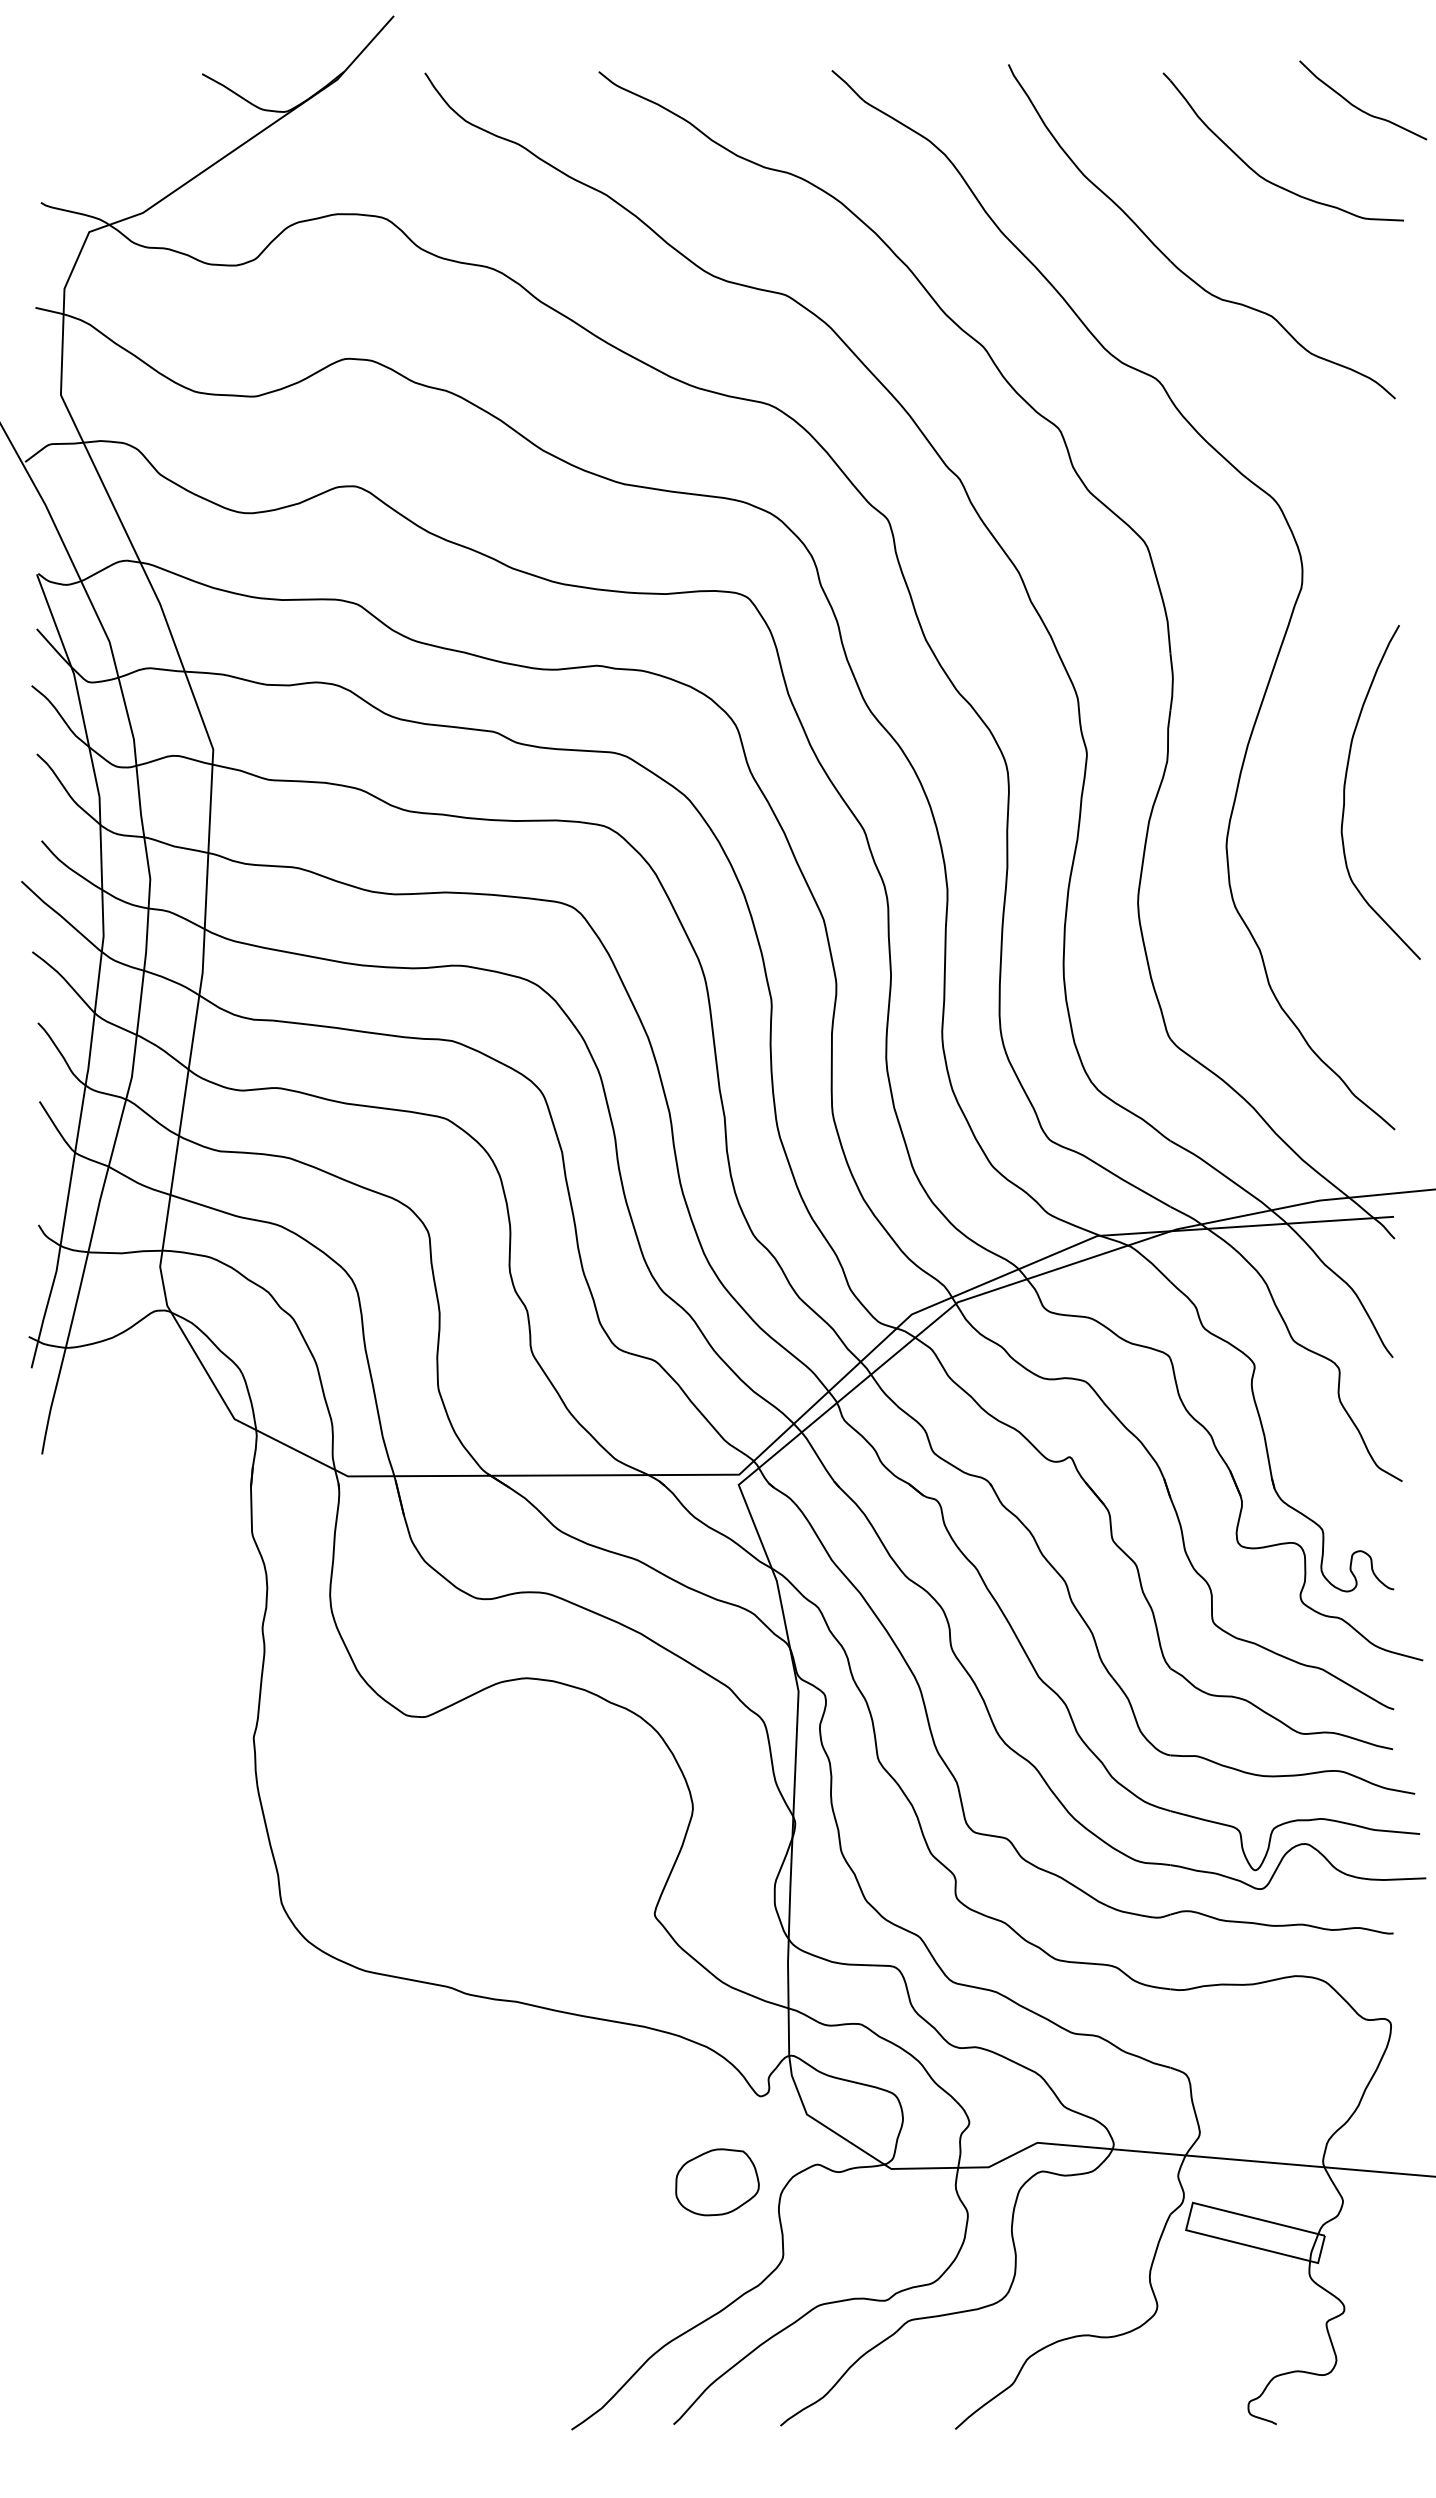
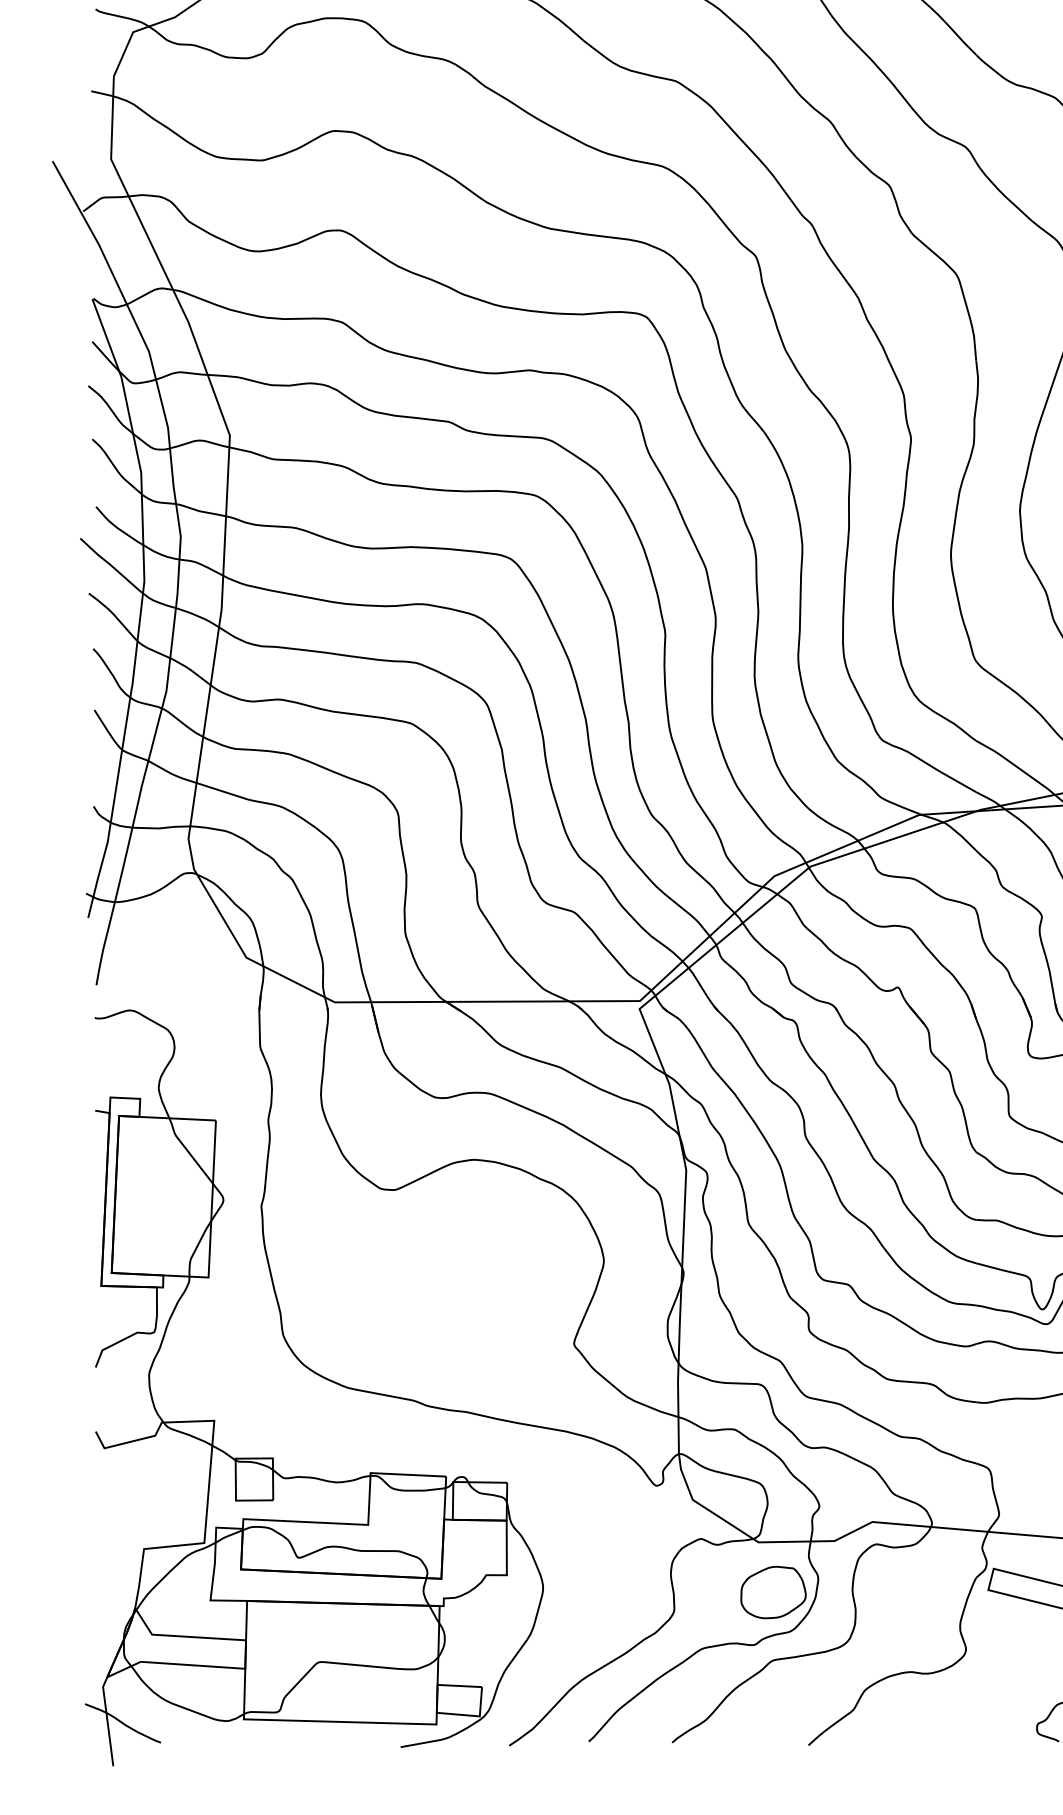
part: (269, 2060) -> (273, 1457), added
part: (717, 2182) -> (773, 1592), moved

